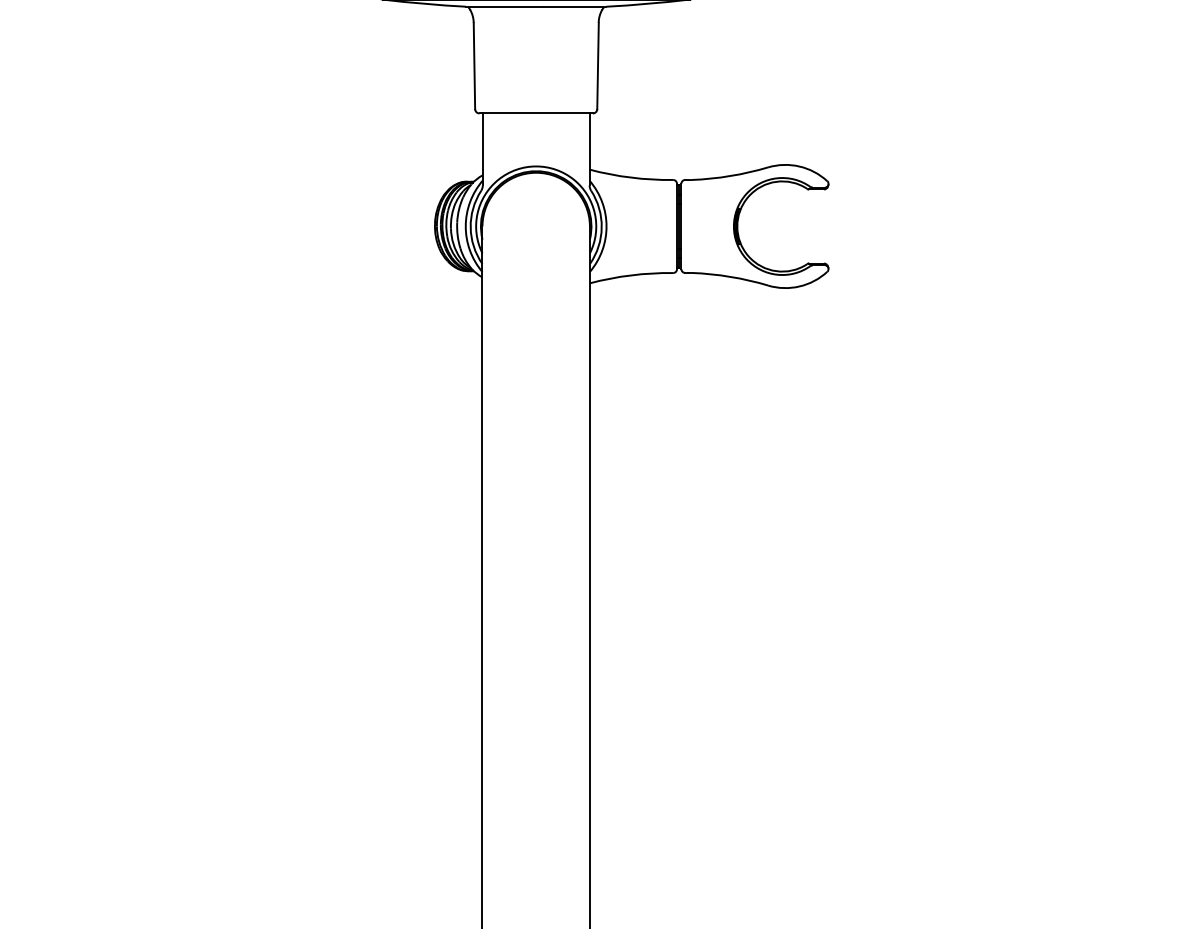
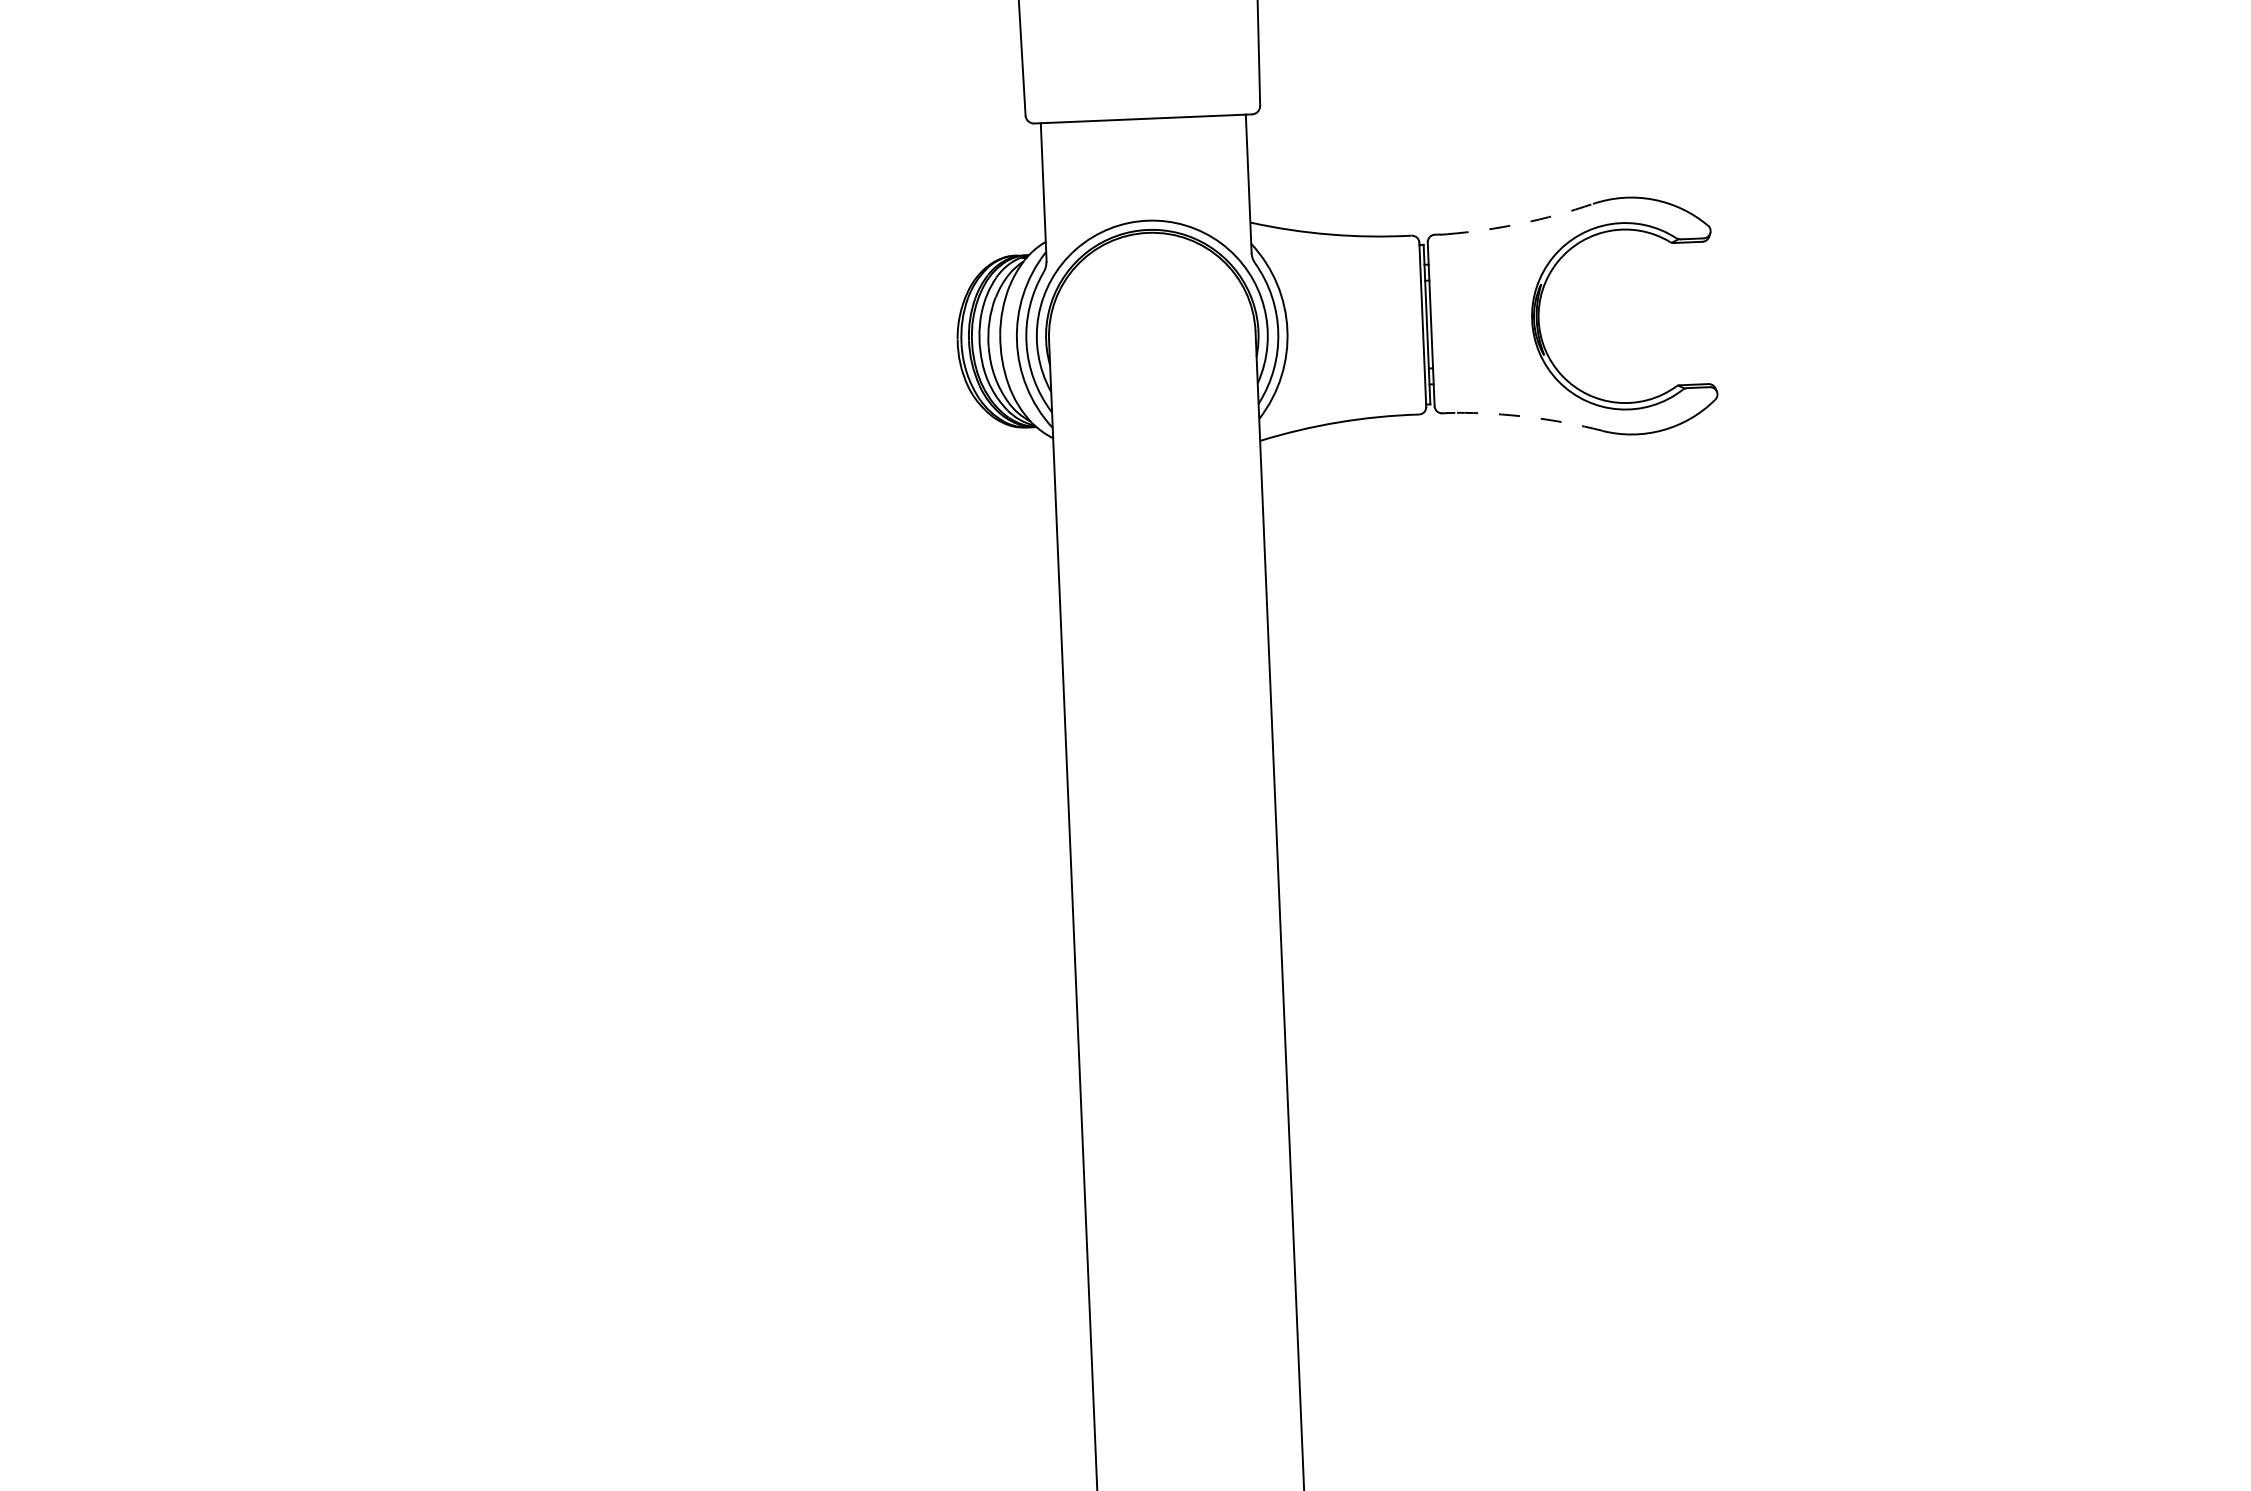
arc: (730, 176) -> (1521, 224), solid -> dashed
arc: (730, 276) -> (1529, 416), solid -> dashed

